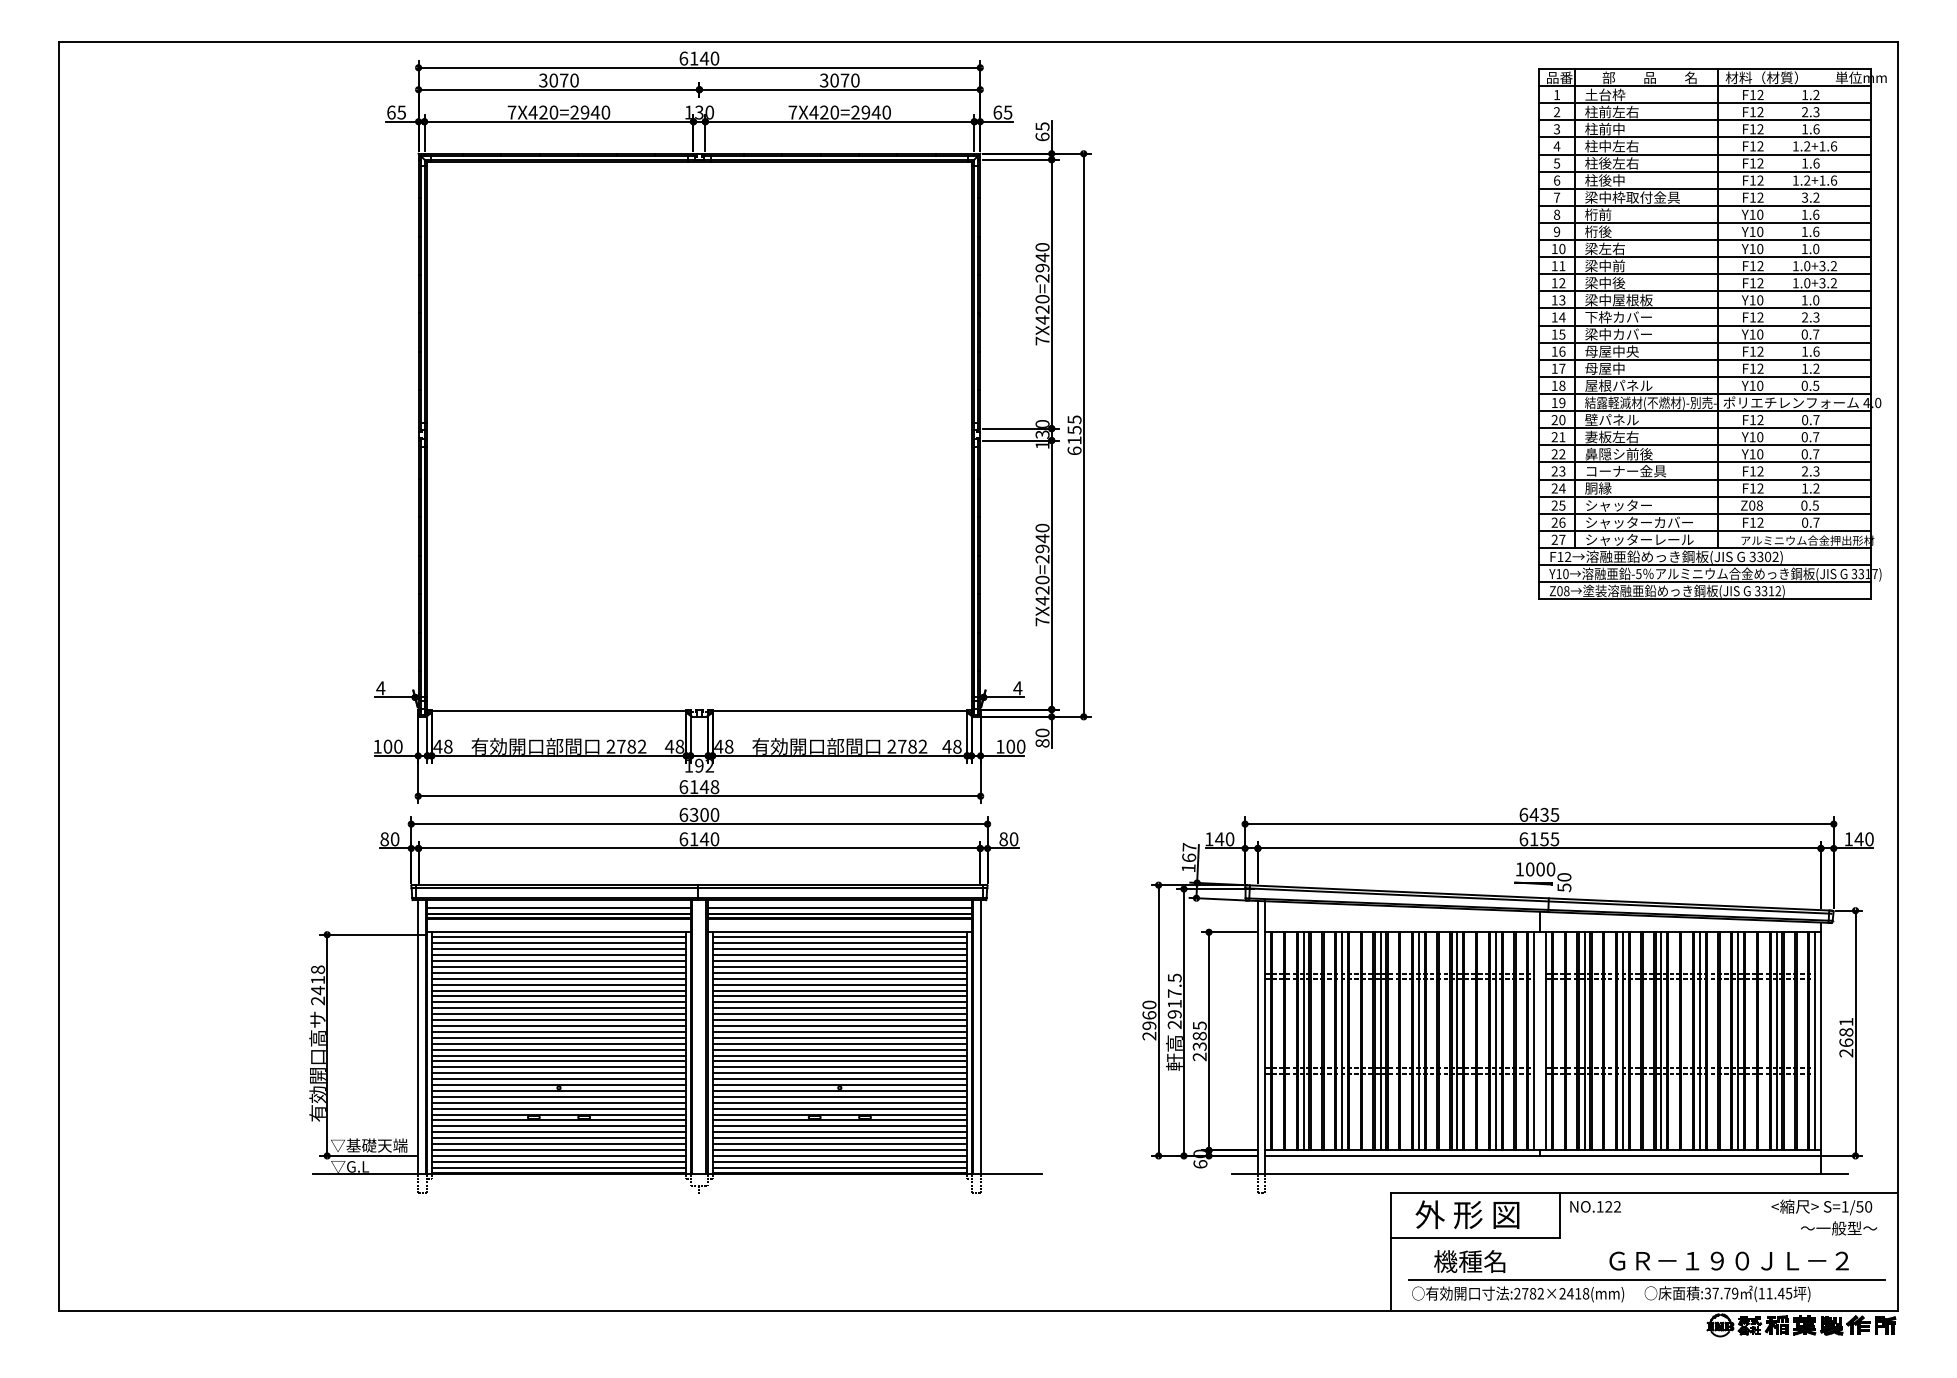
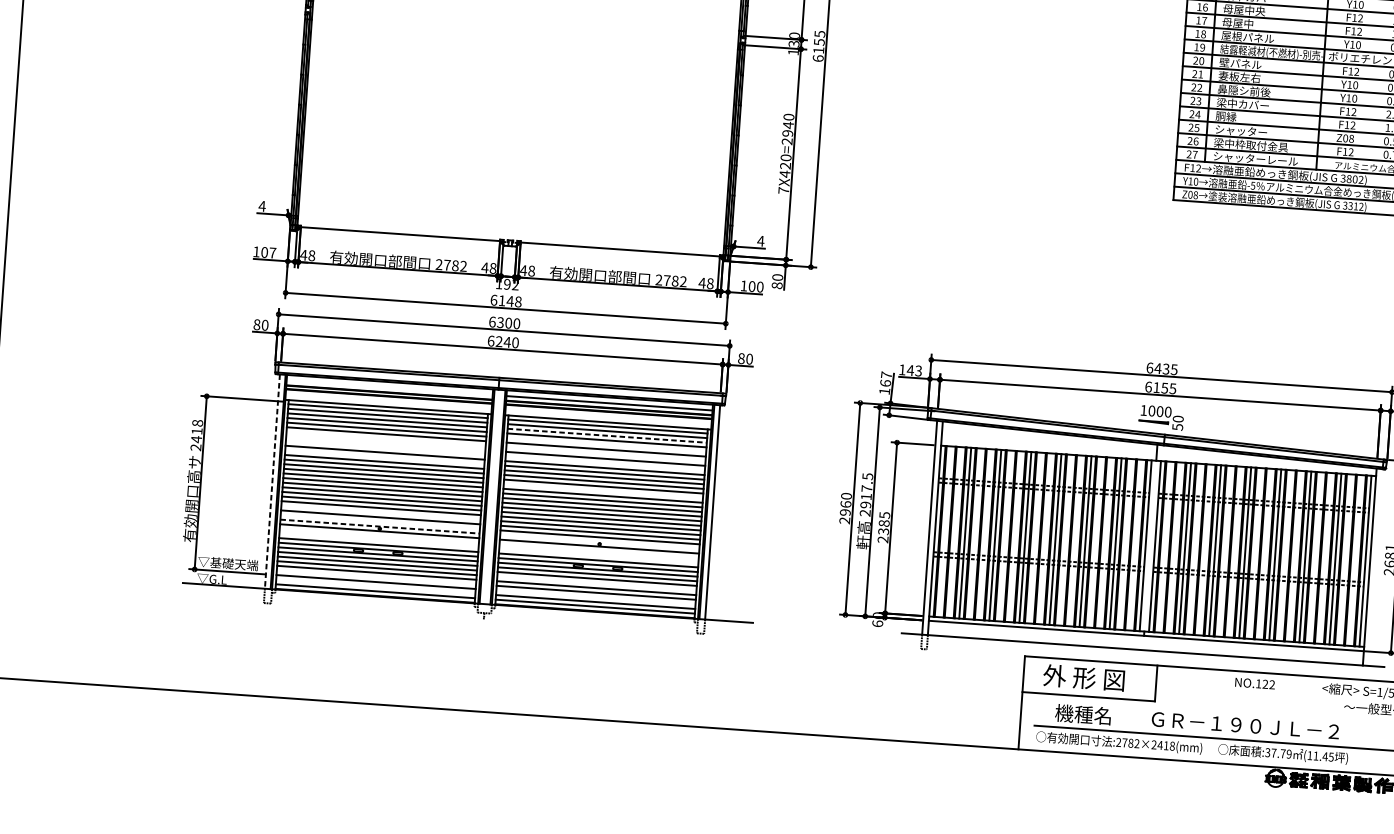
text: (1625, 471) -> (1248, 104), コーナー金具 -> 梁中カバー
text: (1638, 522) -> (1255, 145), シャッターカバー -> 梁中枠取付金具
text: (1760, 556) -> (1349, 178), 3302) -> 3802)
text: (398, 746) -> (272, 252), 100 -> 107
text: (693, 839) -> (498, 341), 6140 -> 6240
text: (1229, 839) -> (918, 371), 140 -> 143
line: (558, 907) -> (389, 387), removed
line: (840, 949) -> (607, 435), solid -> dashed
line: (839, 961) -> (606, 445), removed
line: (558, 972) -> (385, 438), removed
line: (839, 972) -> (605, 453), removed
line: (558, 978) -> (385, 443), removed
line: (558, 984) -> (385, 447), removed
line: (839, 984) -> (605, 463), removed
line: (558, 996) -> (384, 457), removed
line: (839, 1020) -> (603, 491), removed
line: (418, 1037) -> (272, 481), solid -> dashed
line: (558, 1067) -> (380, 512), removed
line: (558, 1079) -> (379, 522), removed
line: (559, 1085) -> (380, 527), solid -> dashed
line: (839, 1085) -> (599, 542), removed
line: (558, 1096) -> (378, 535), removed
line: (839, 1096) -> (598, 550), removed
line: (558, 1102) -> (378, 540), removed
line: (839, 1102) -> (598, 555), removed
line: (839, 1138) -> (596, 583), removed
line: (558, 1149) -> (376, 577), removed
line: (839, 1155) -> (595, 597), removed
line: (558, 1161) -> (375, 586), removed
text: (1595, 1206) -> (1255, 683), moved
text: (1728, 1260) -> (1245, 725), moved

